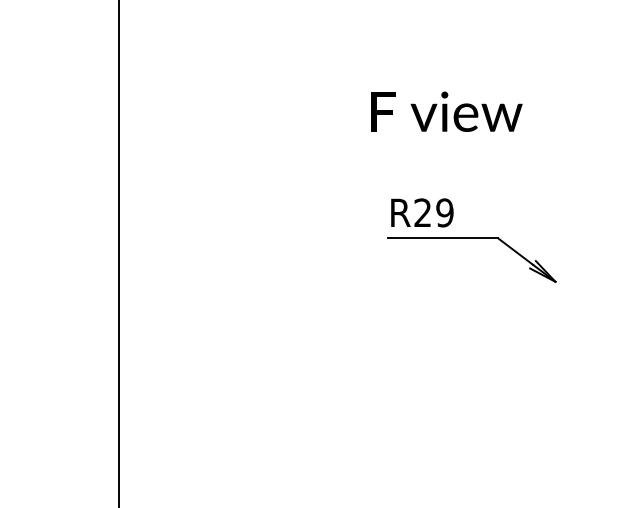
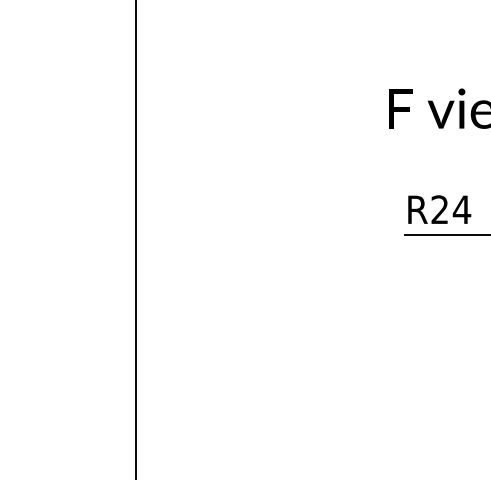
text: (444, 212) -> (461, 209), R29 -> R24

